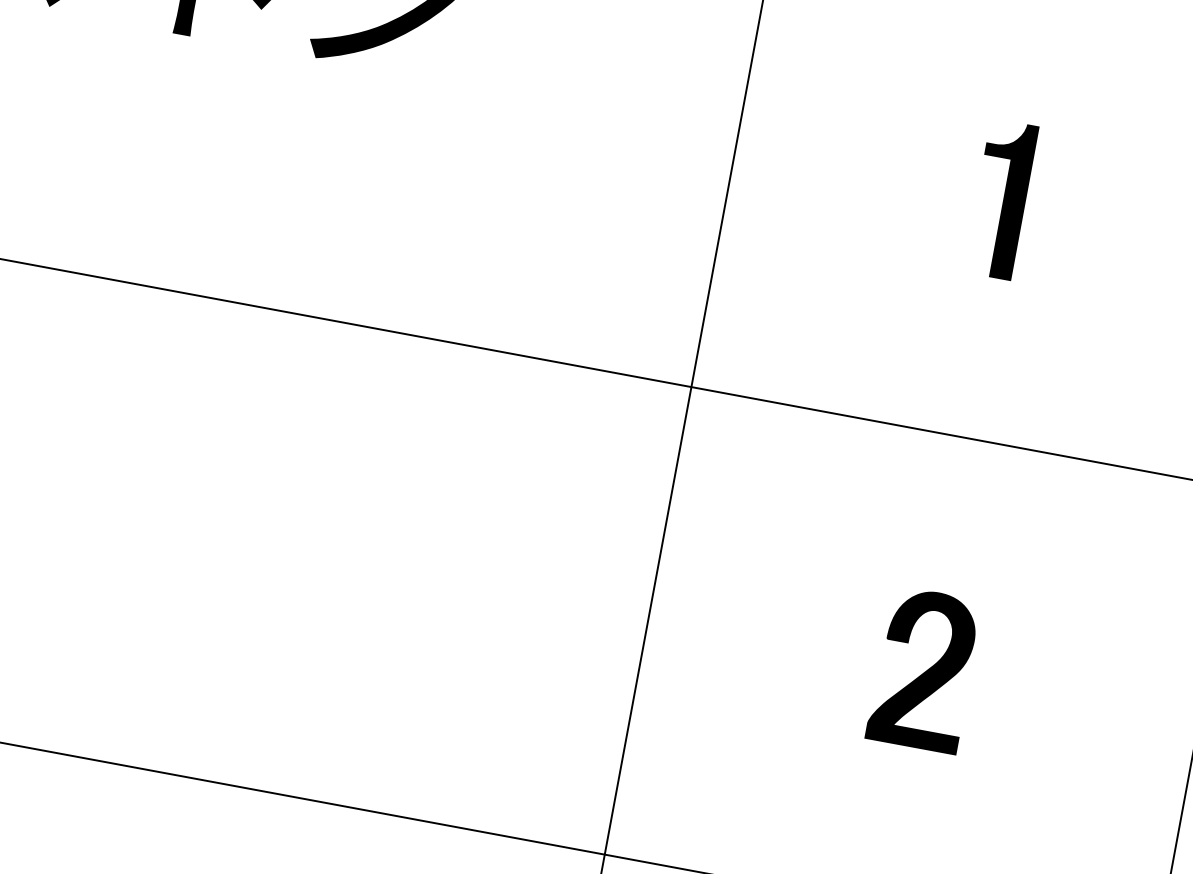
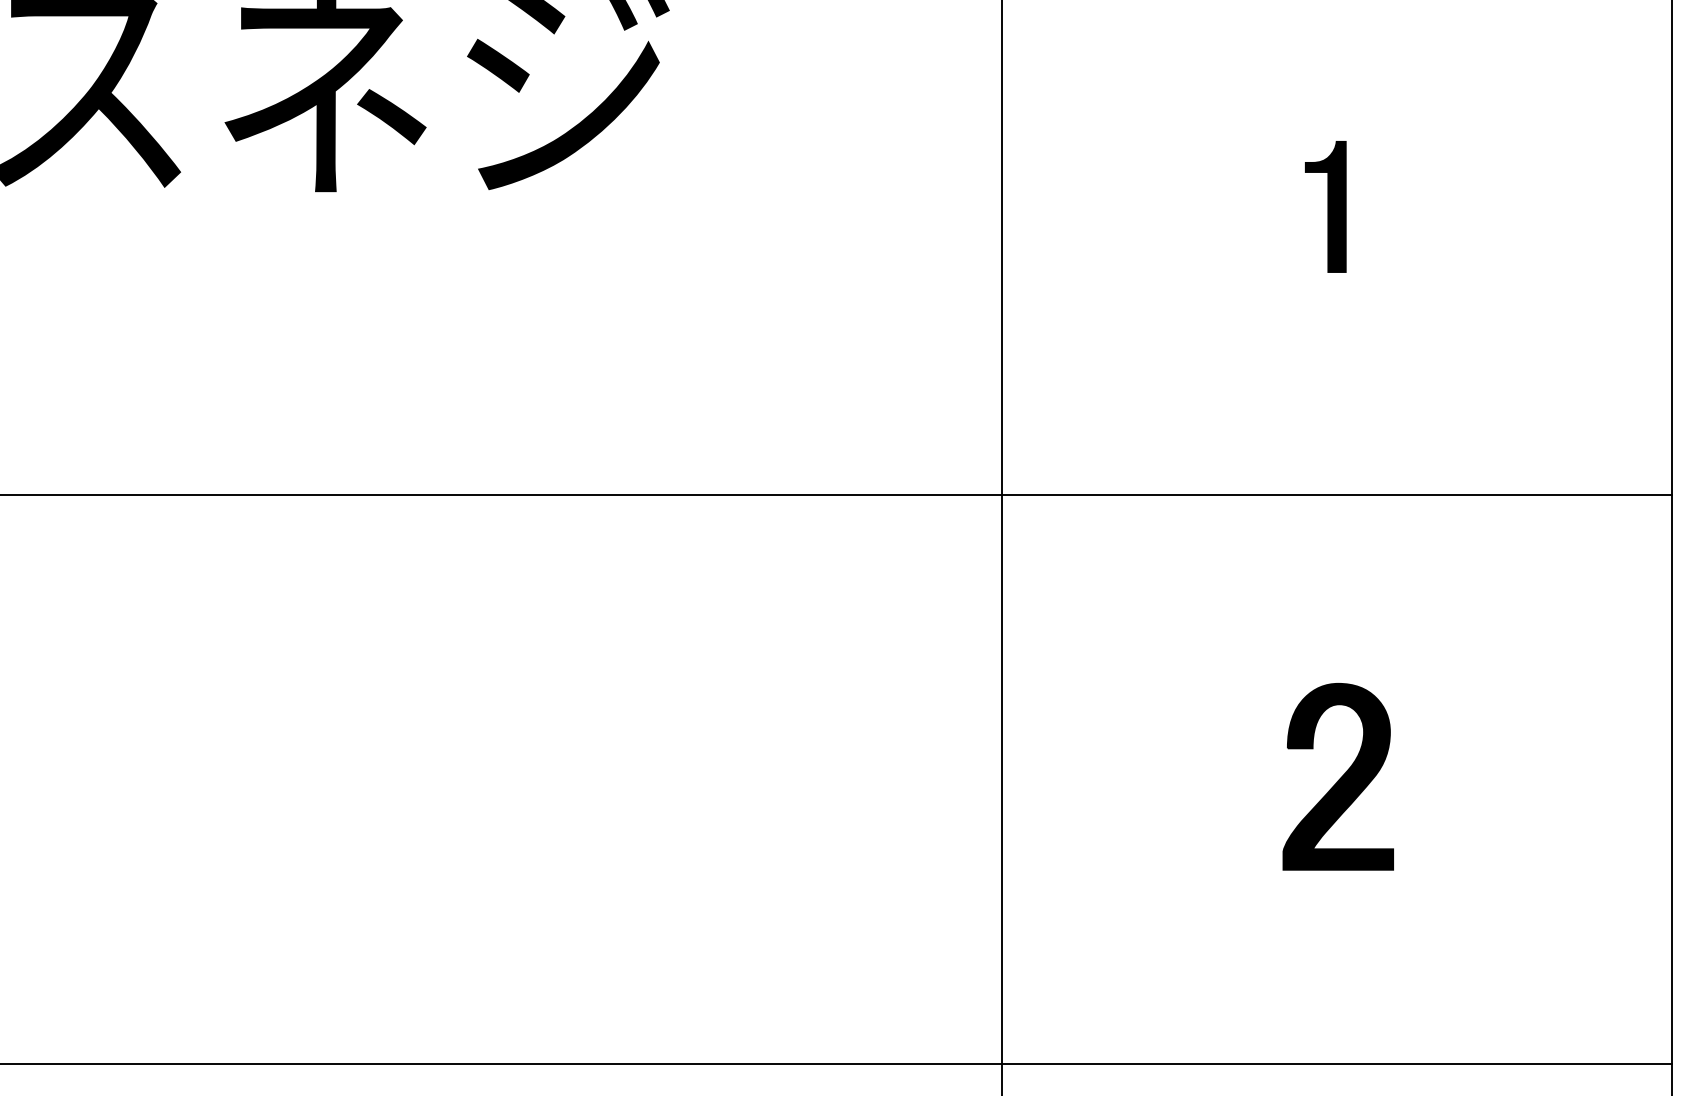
part: (1000, 199) -> (1325, 206), size x0.7

